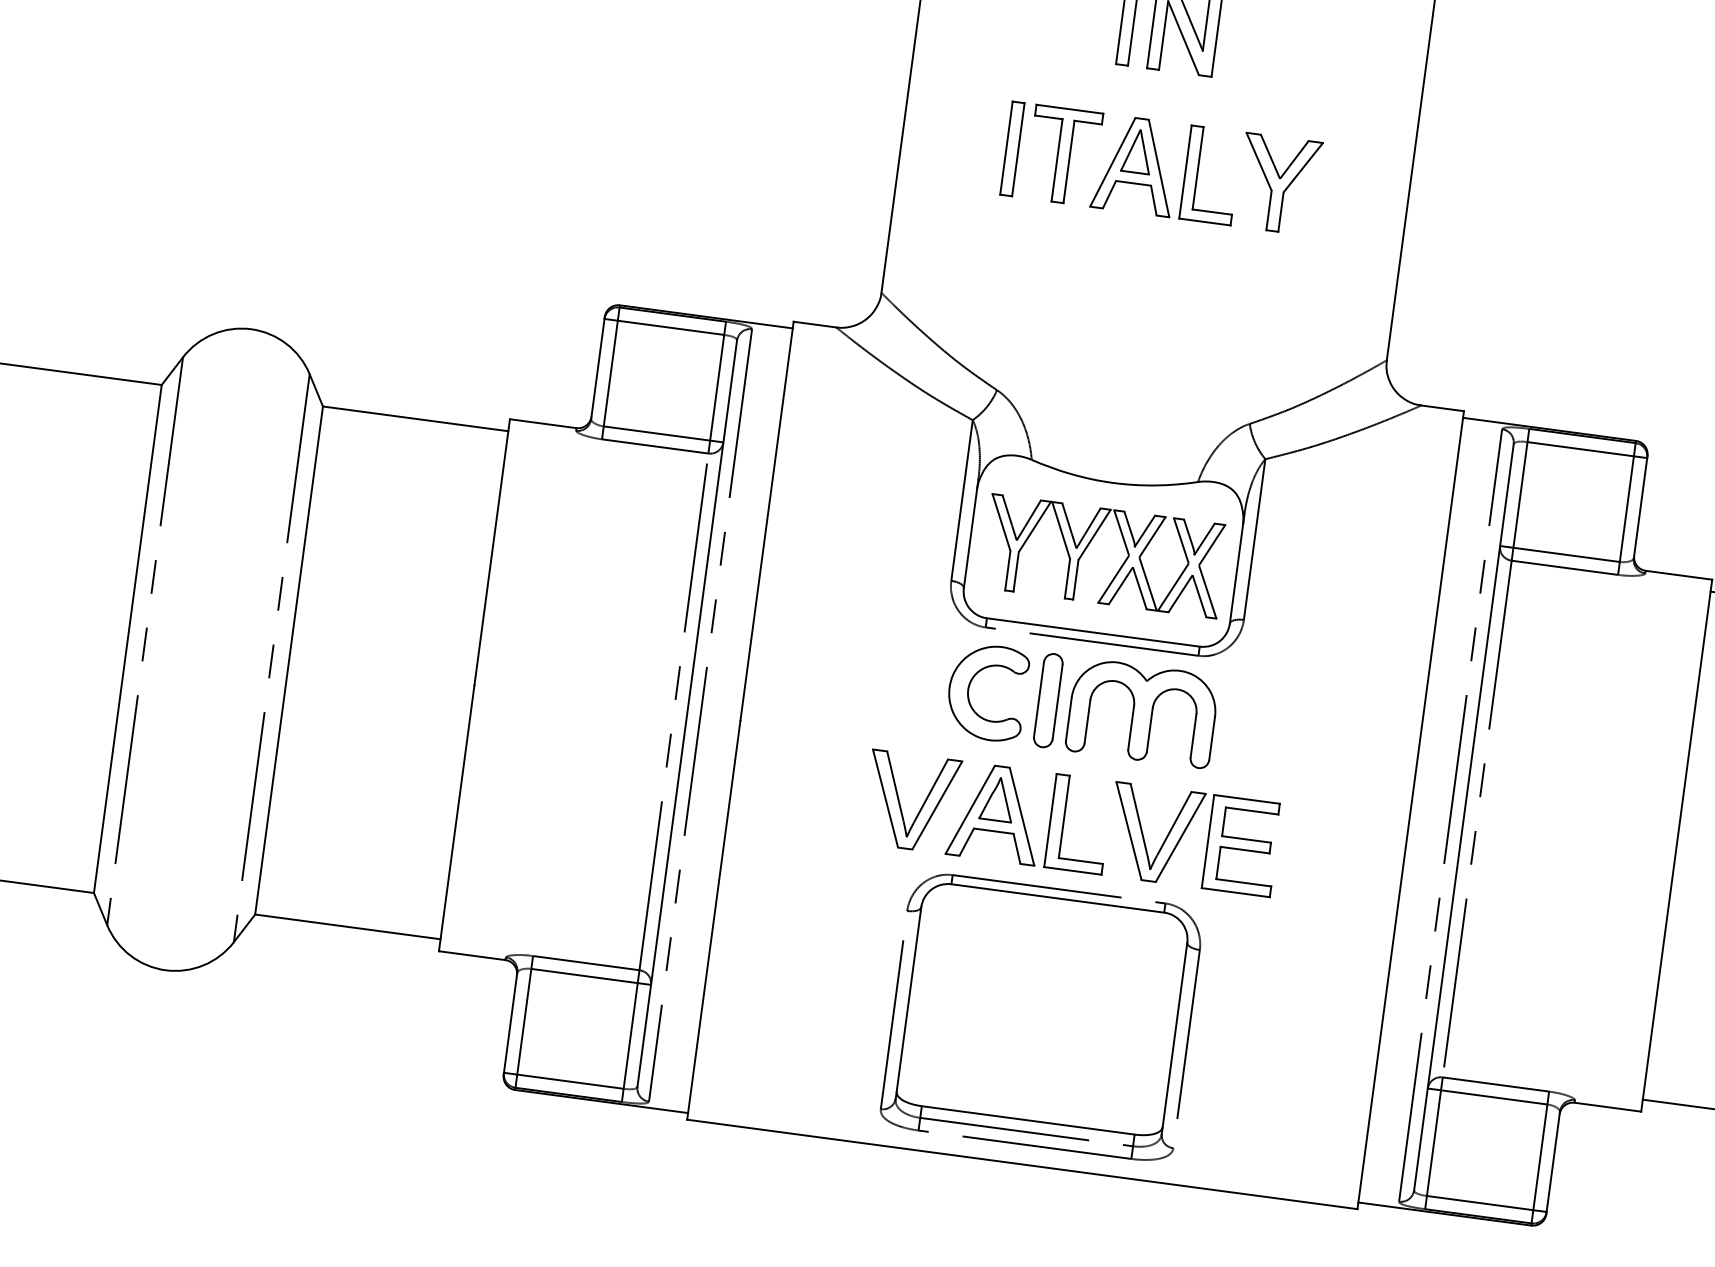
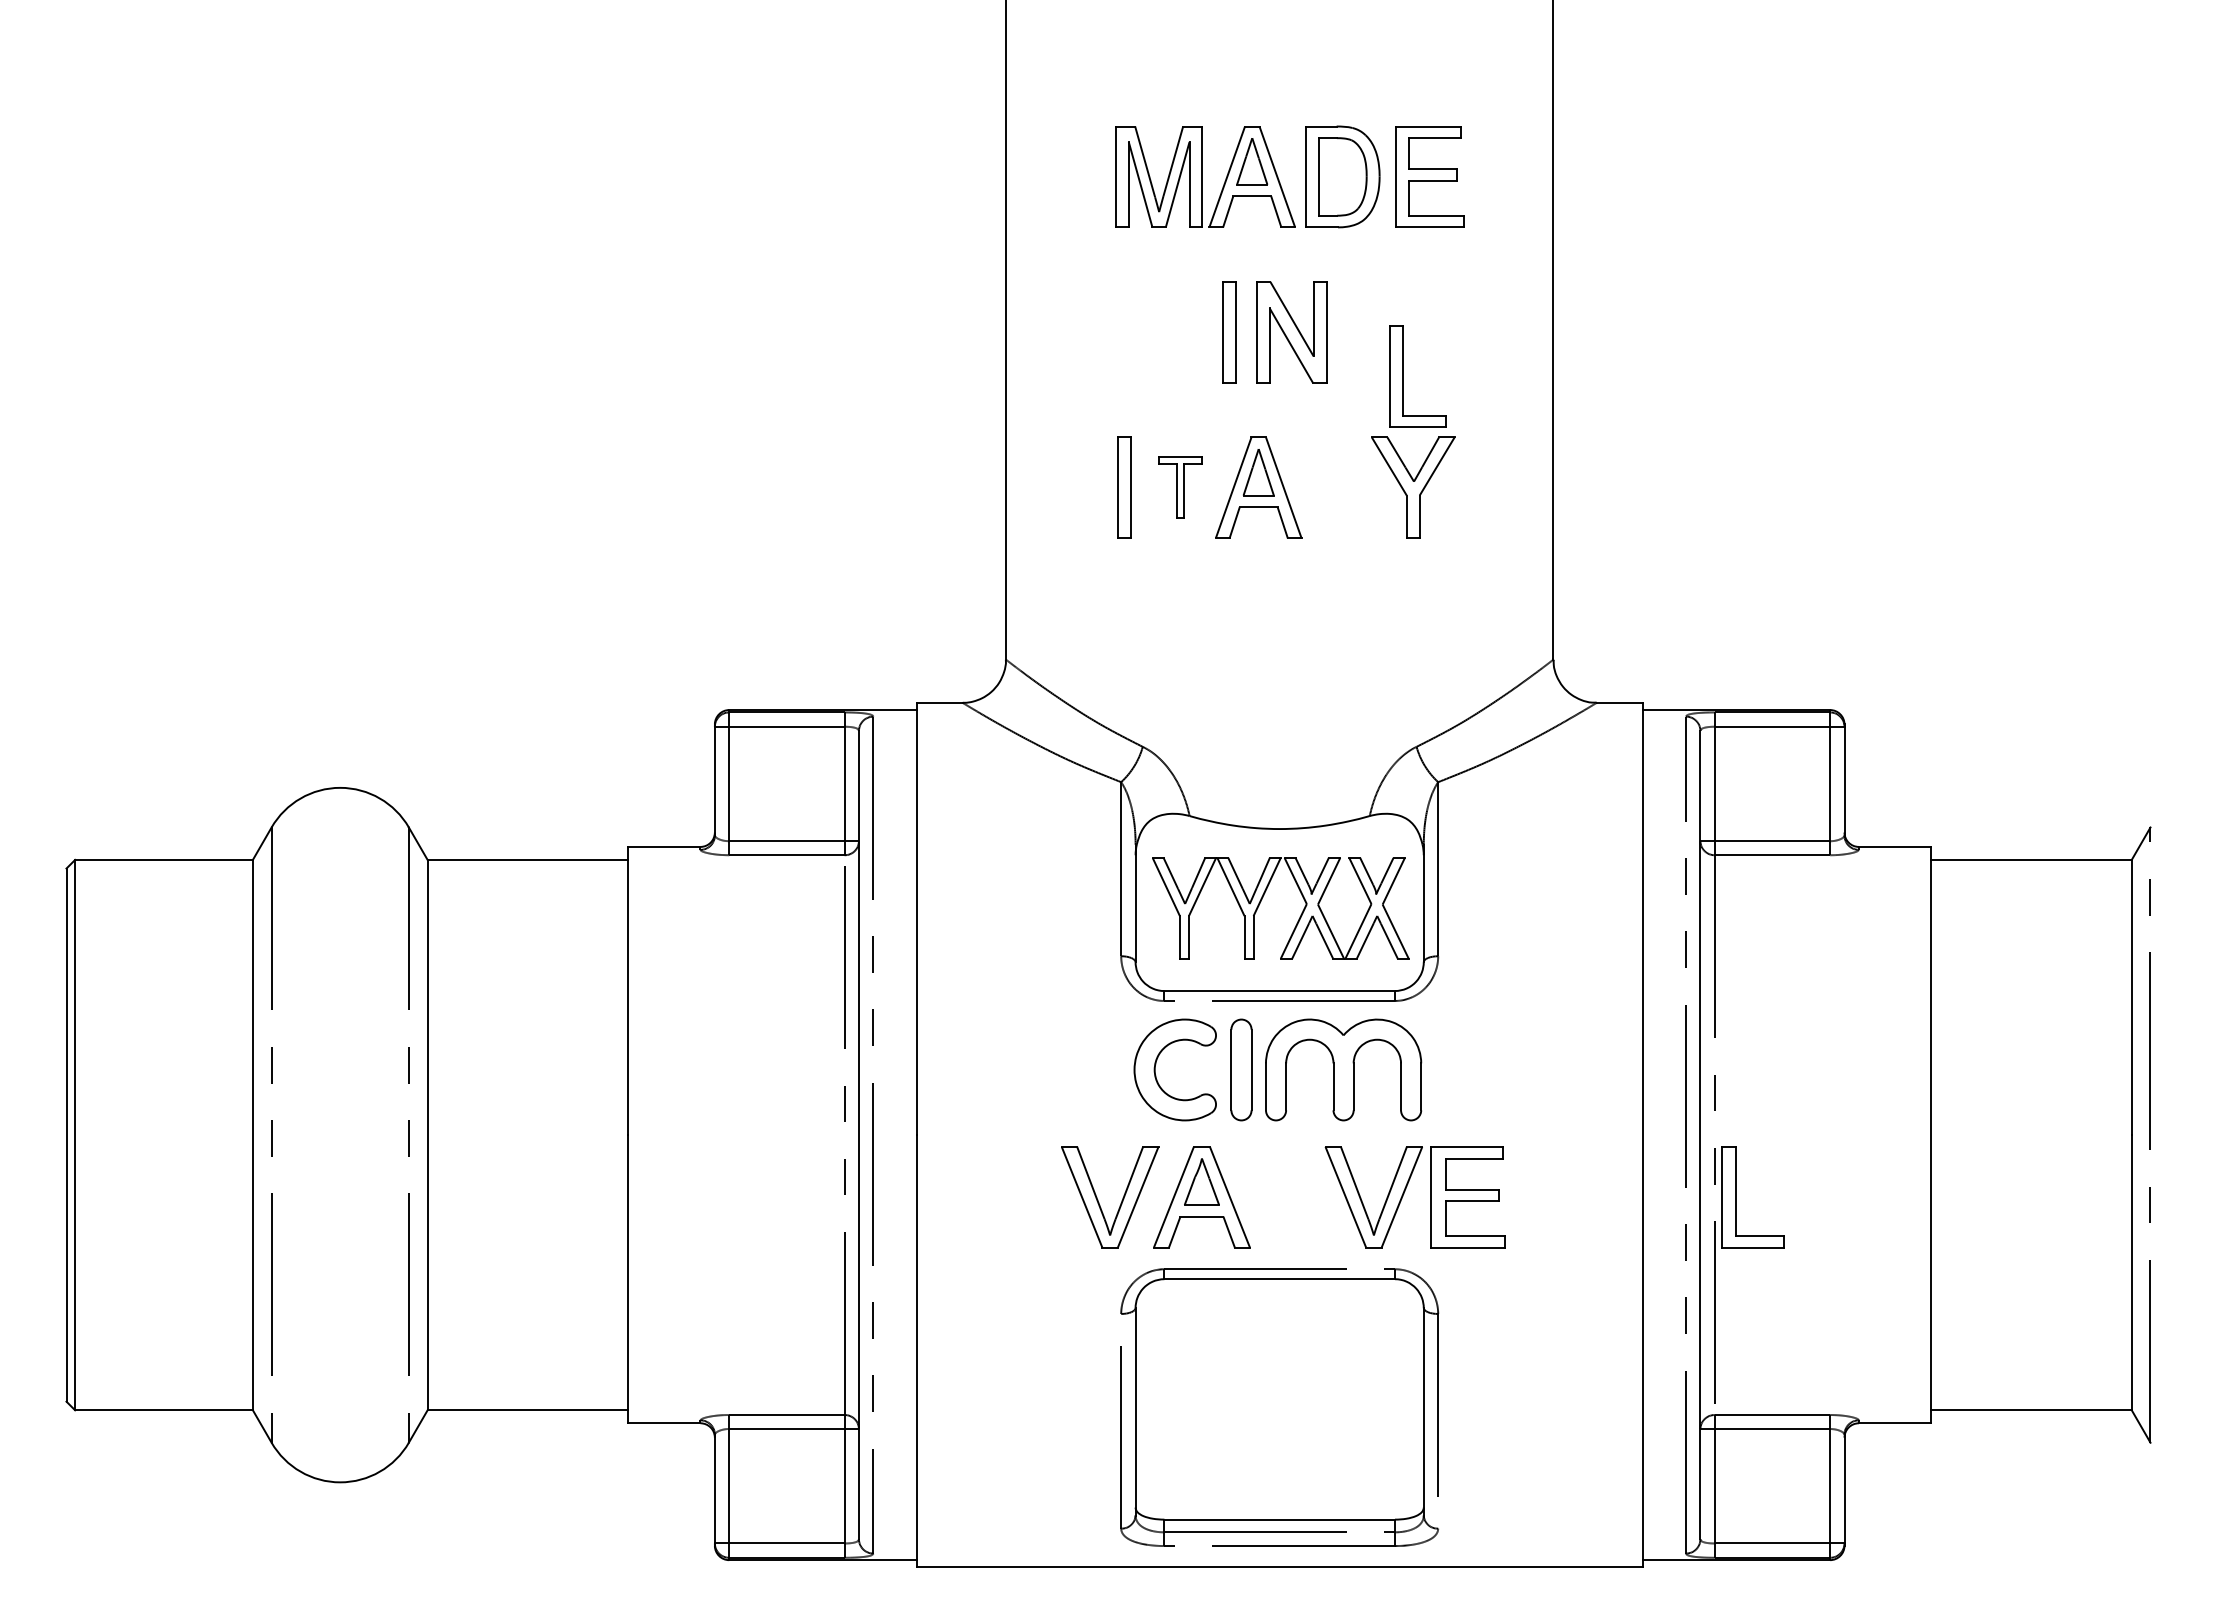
part: (1063, 155) -> (1180, 487), size x0.6
part: (1197, 173) -> (1403, 376), moved
part: (1064, 822) -> (1736, 1197), moved

